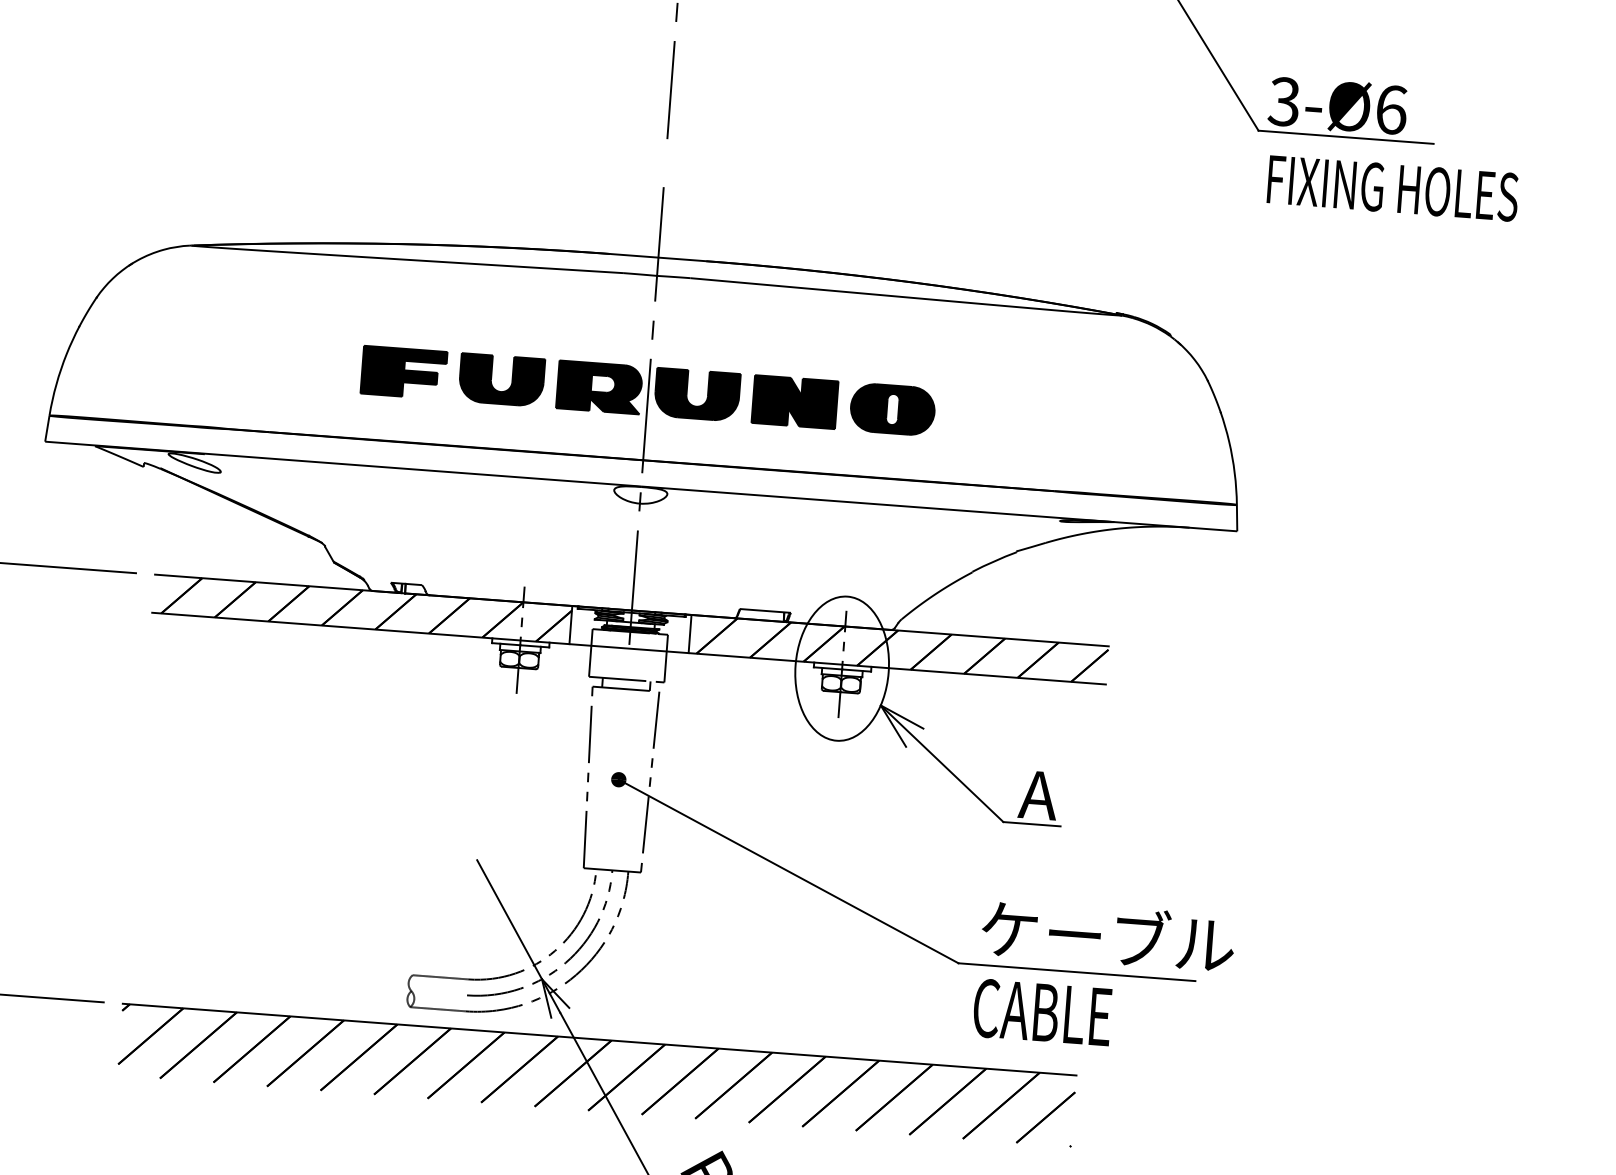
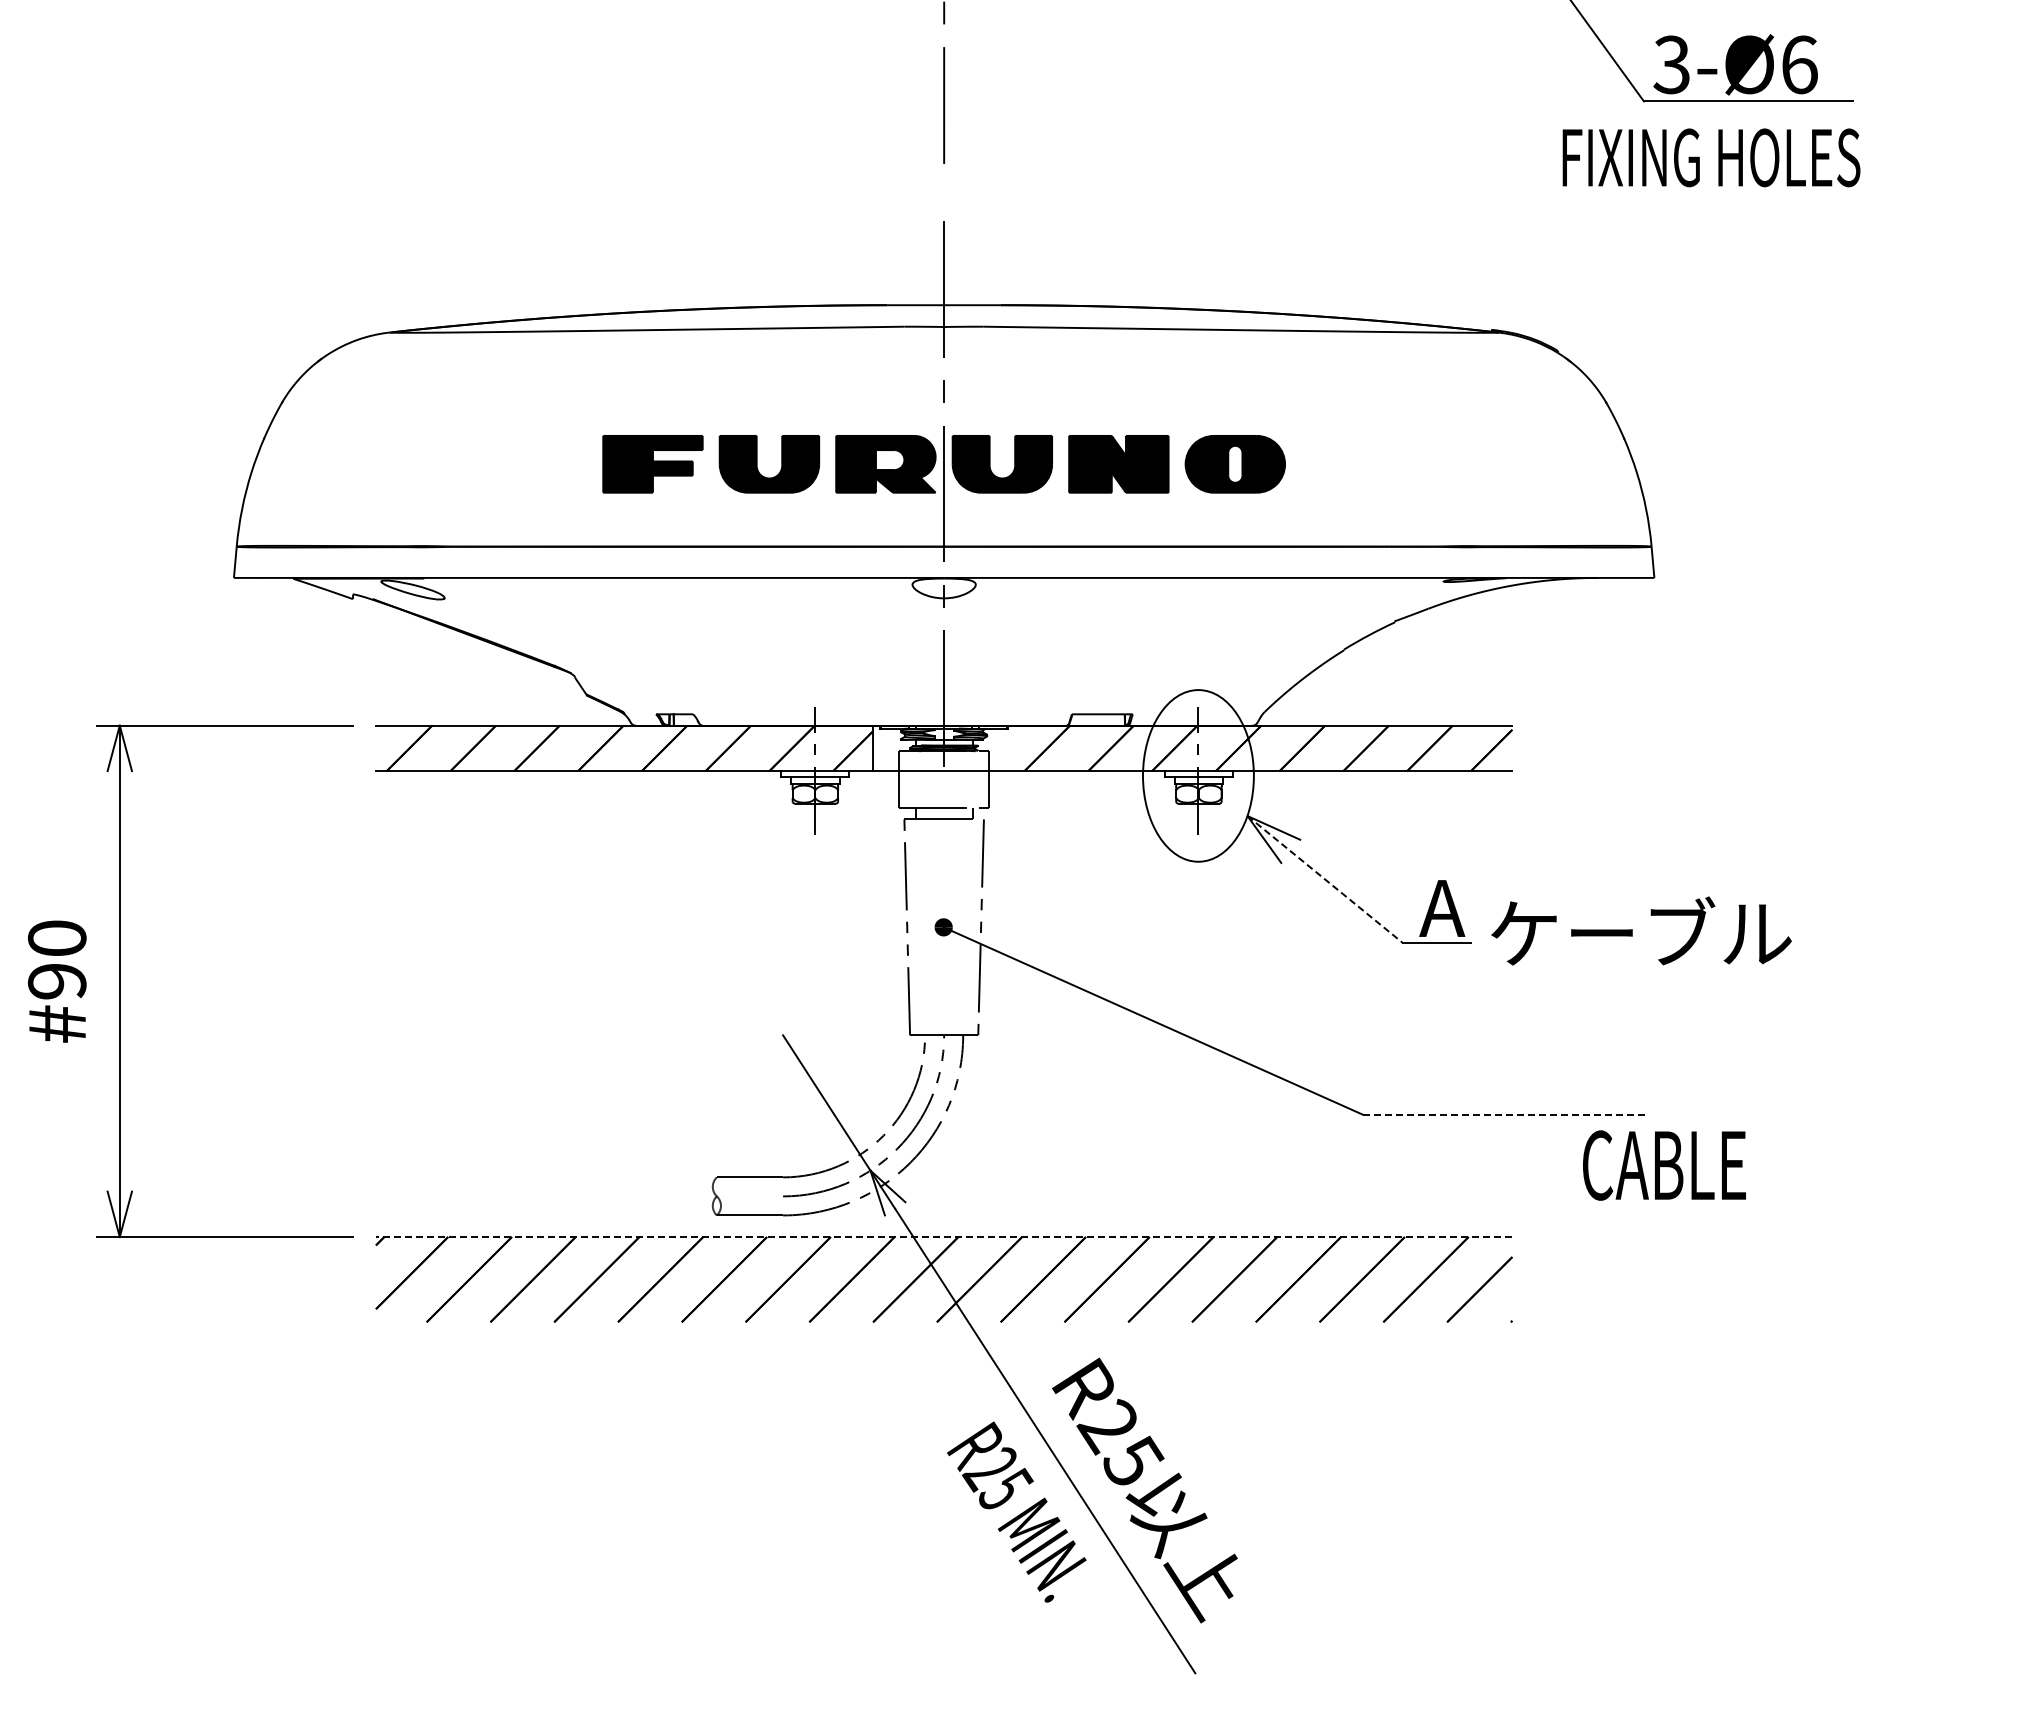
text: (1393, 188) -> (1711, 157), moved
line: (690, 634) -> (1015, 748), removed
line: (942, 763) -> (1325, 879), solid -> dashed
text: (1108, 934) -> (1641, 930), moved
line: (1077, 972) -> (1504, 1114), solid -> dashed
text: (1042, 1012) -> (1664, 1165), moved
line: (599, 1039) -> (943, 1237), solid -> dashed

